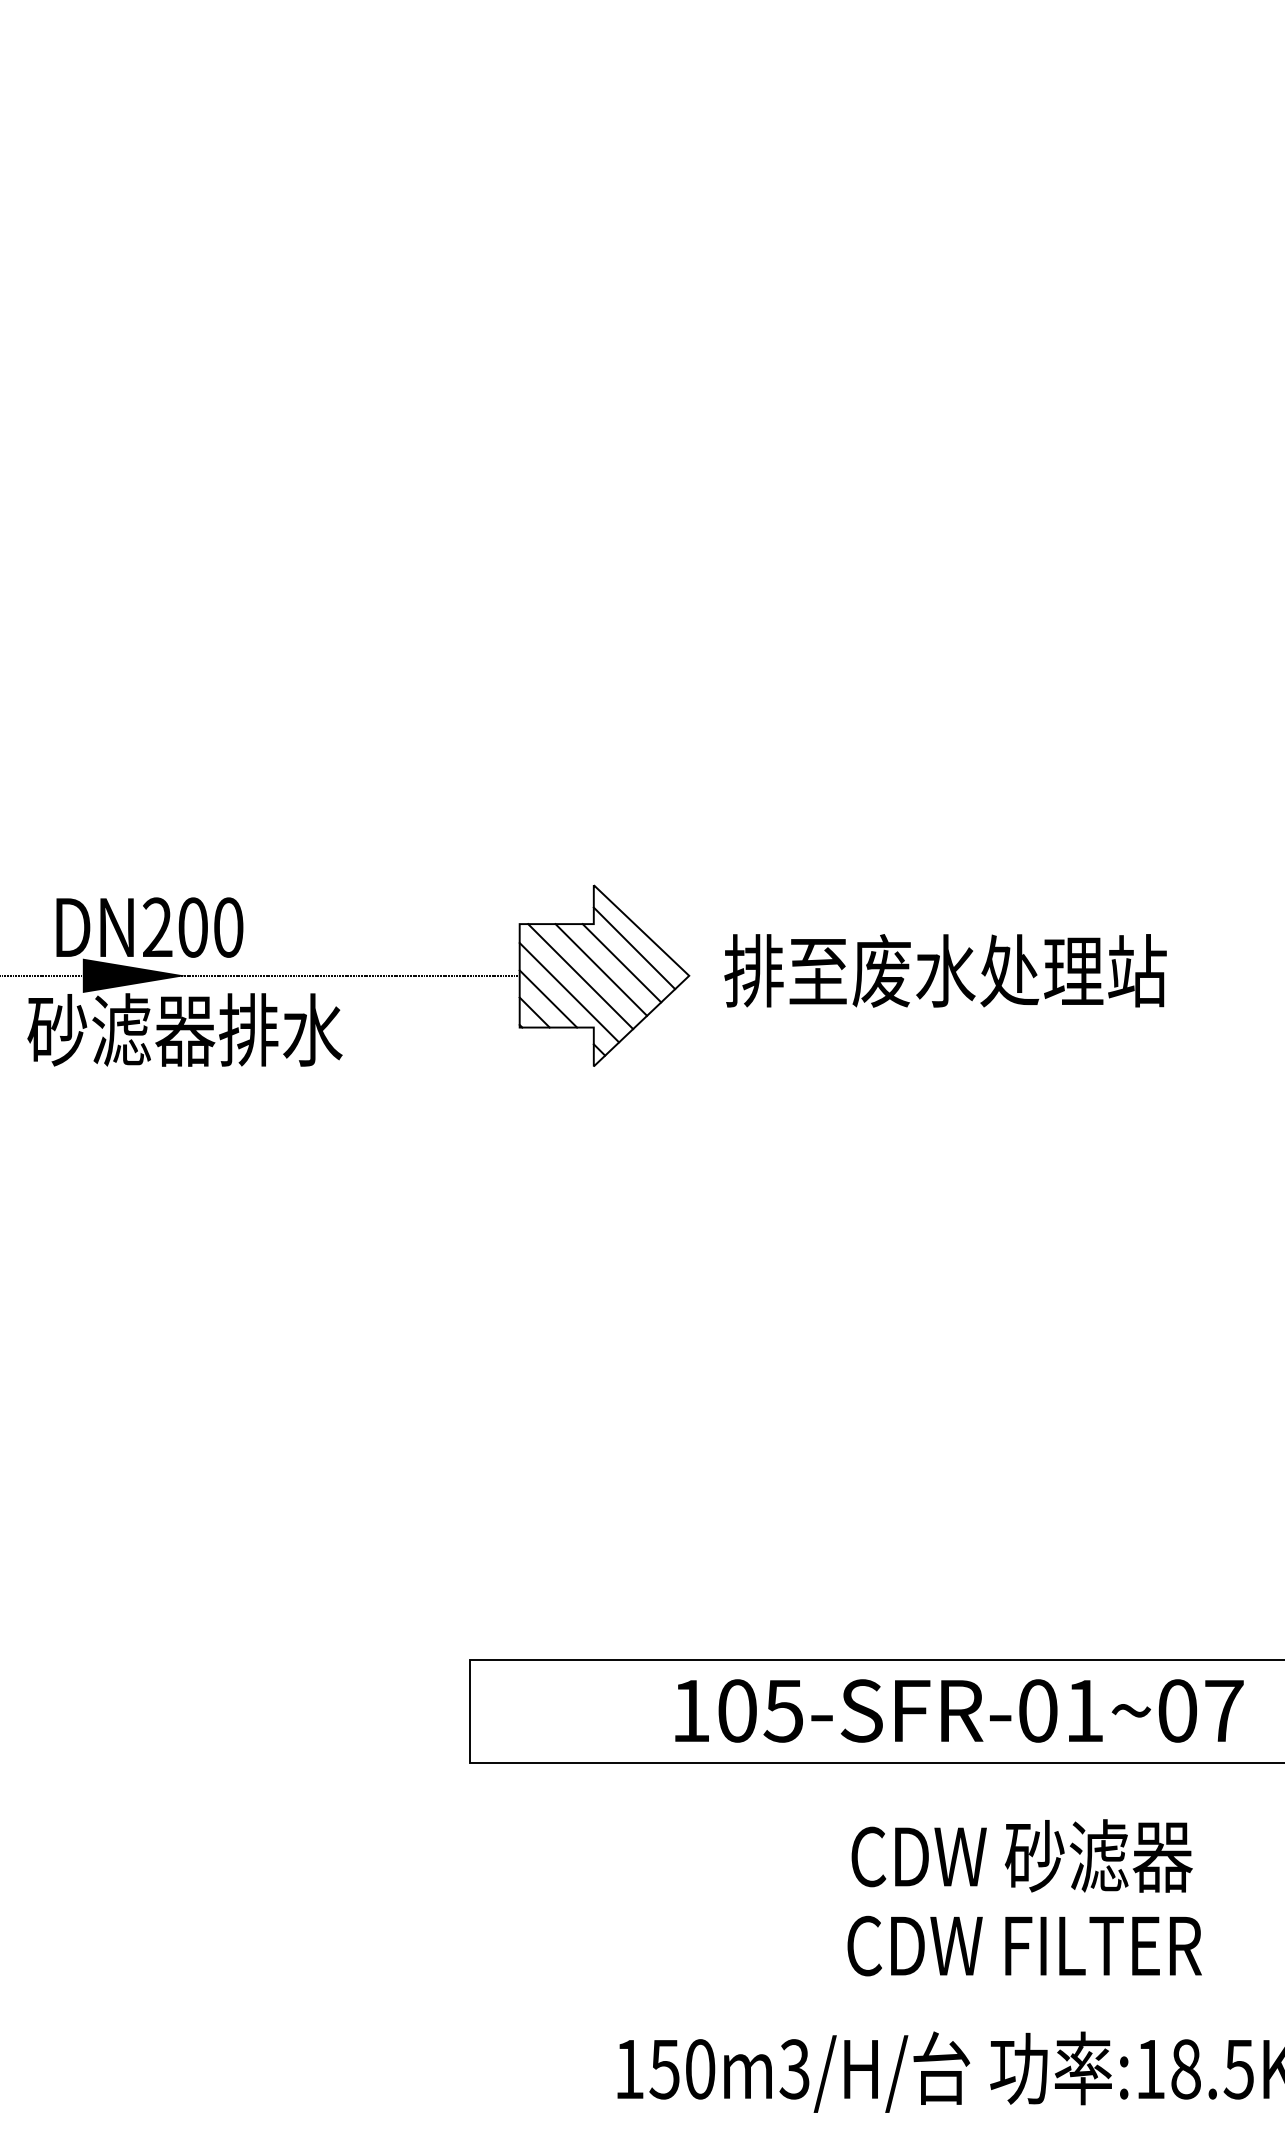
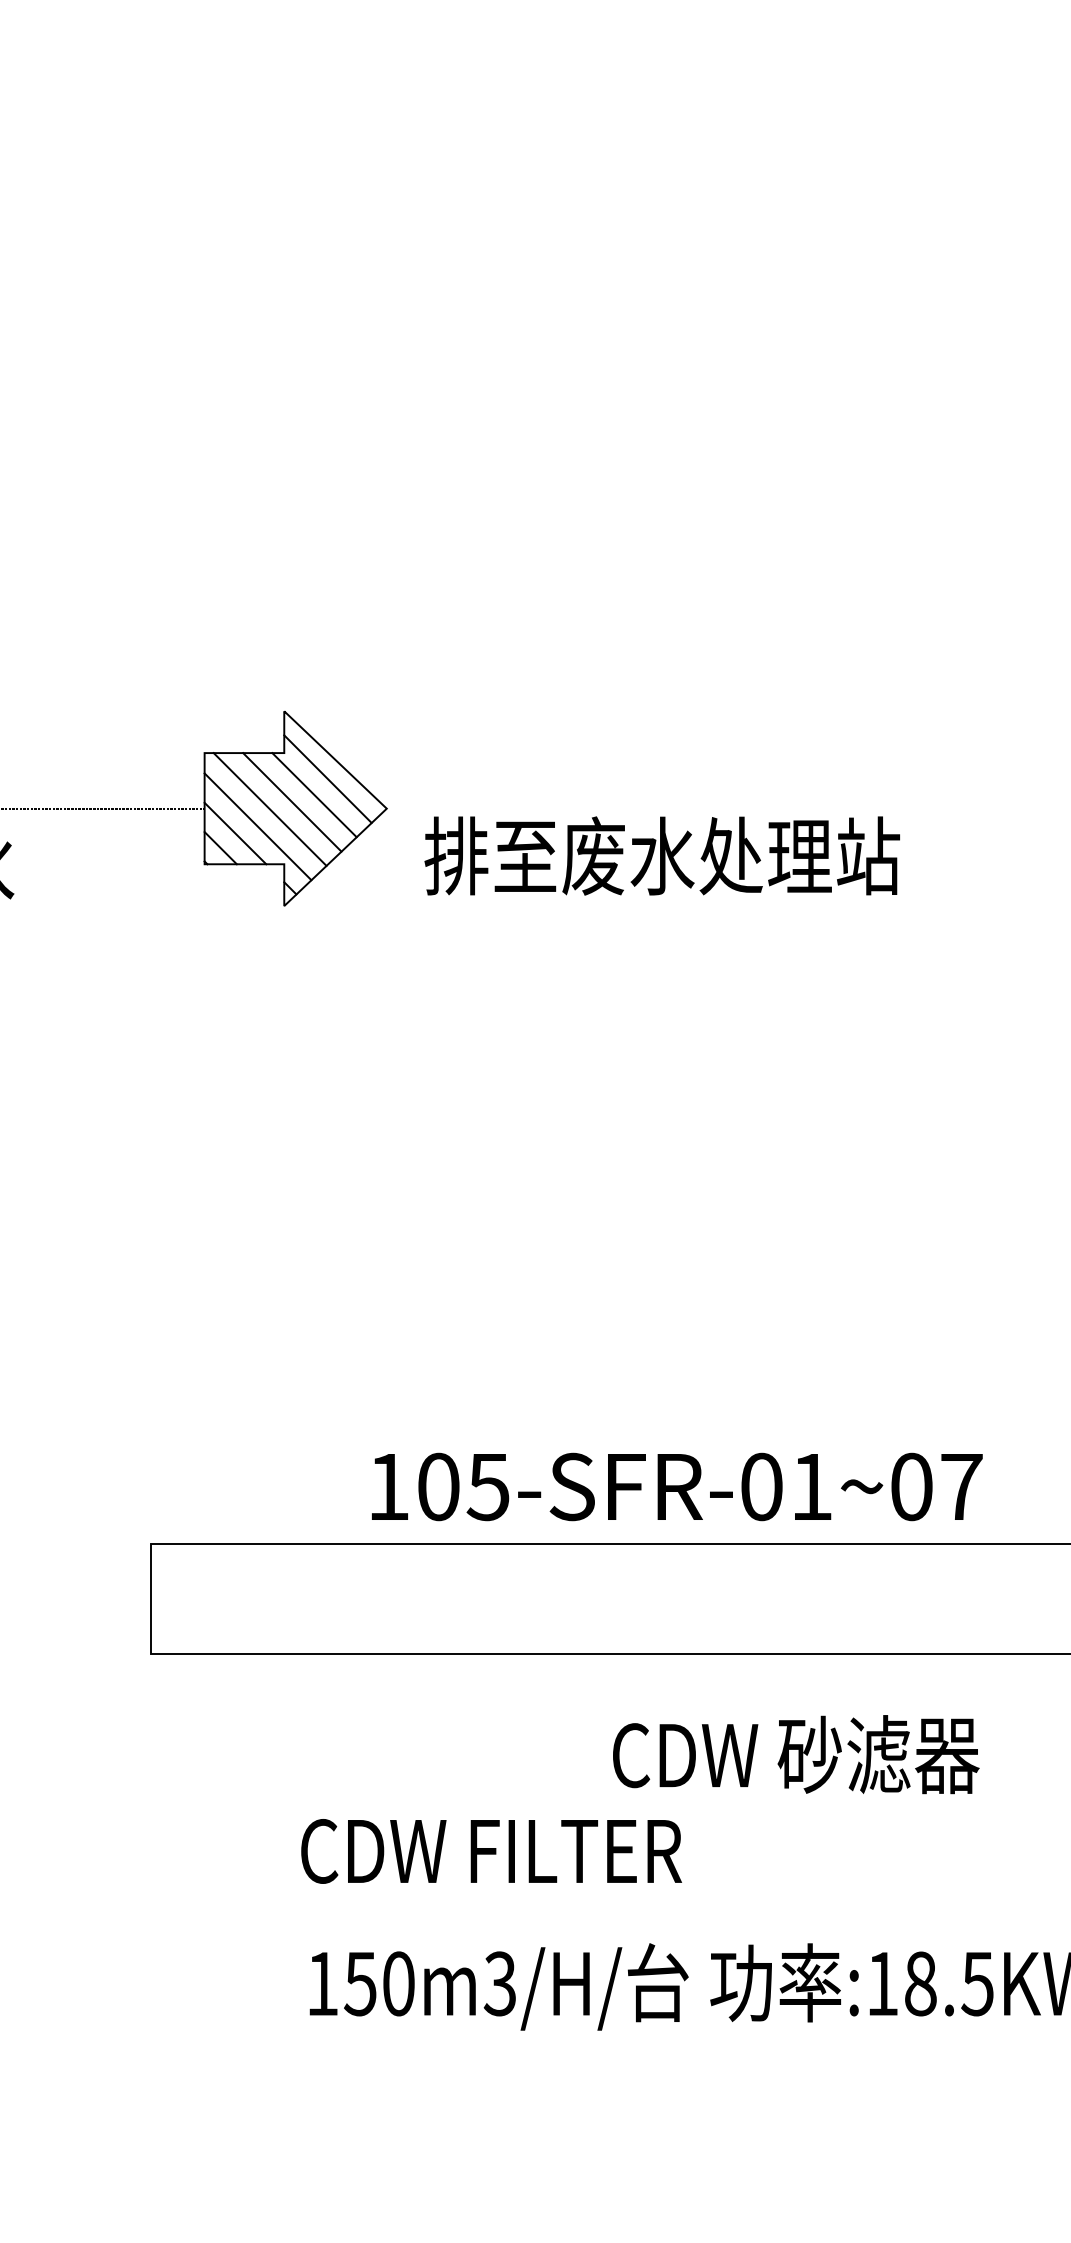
text: (945, 970) -> (662, 855), moved
text: (959, 1710) -> (677, 1486), moved
text: (1021, 1855) -> (795, 1754), moved
text: (1024, 1945) -> (491, 1850), moved

